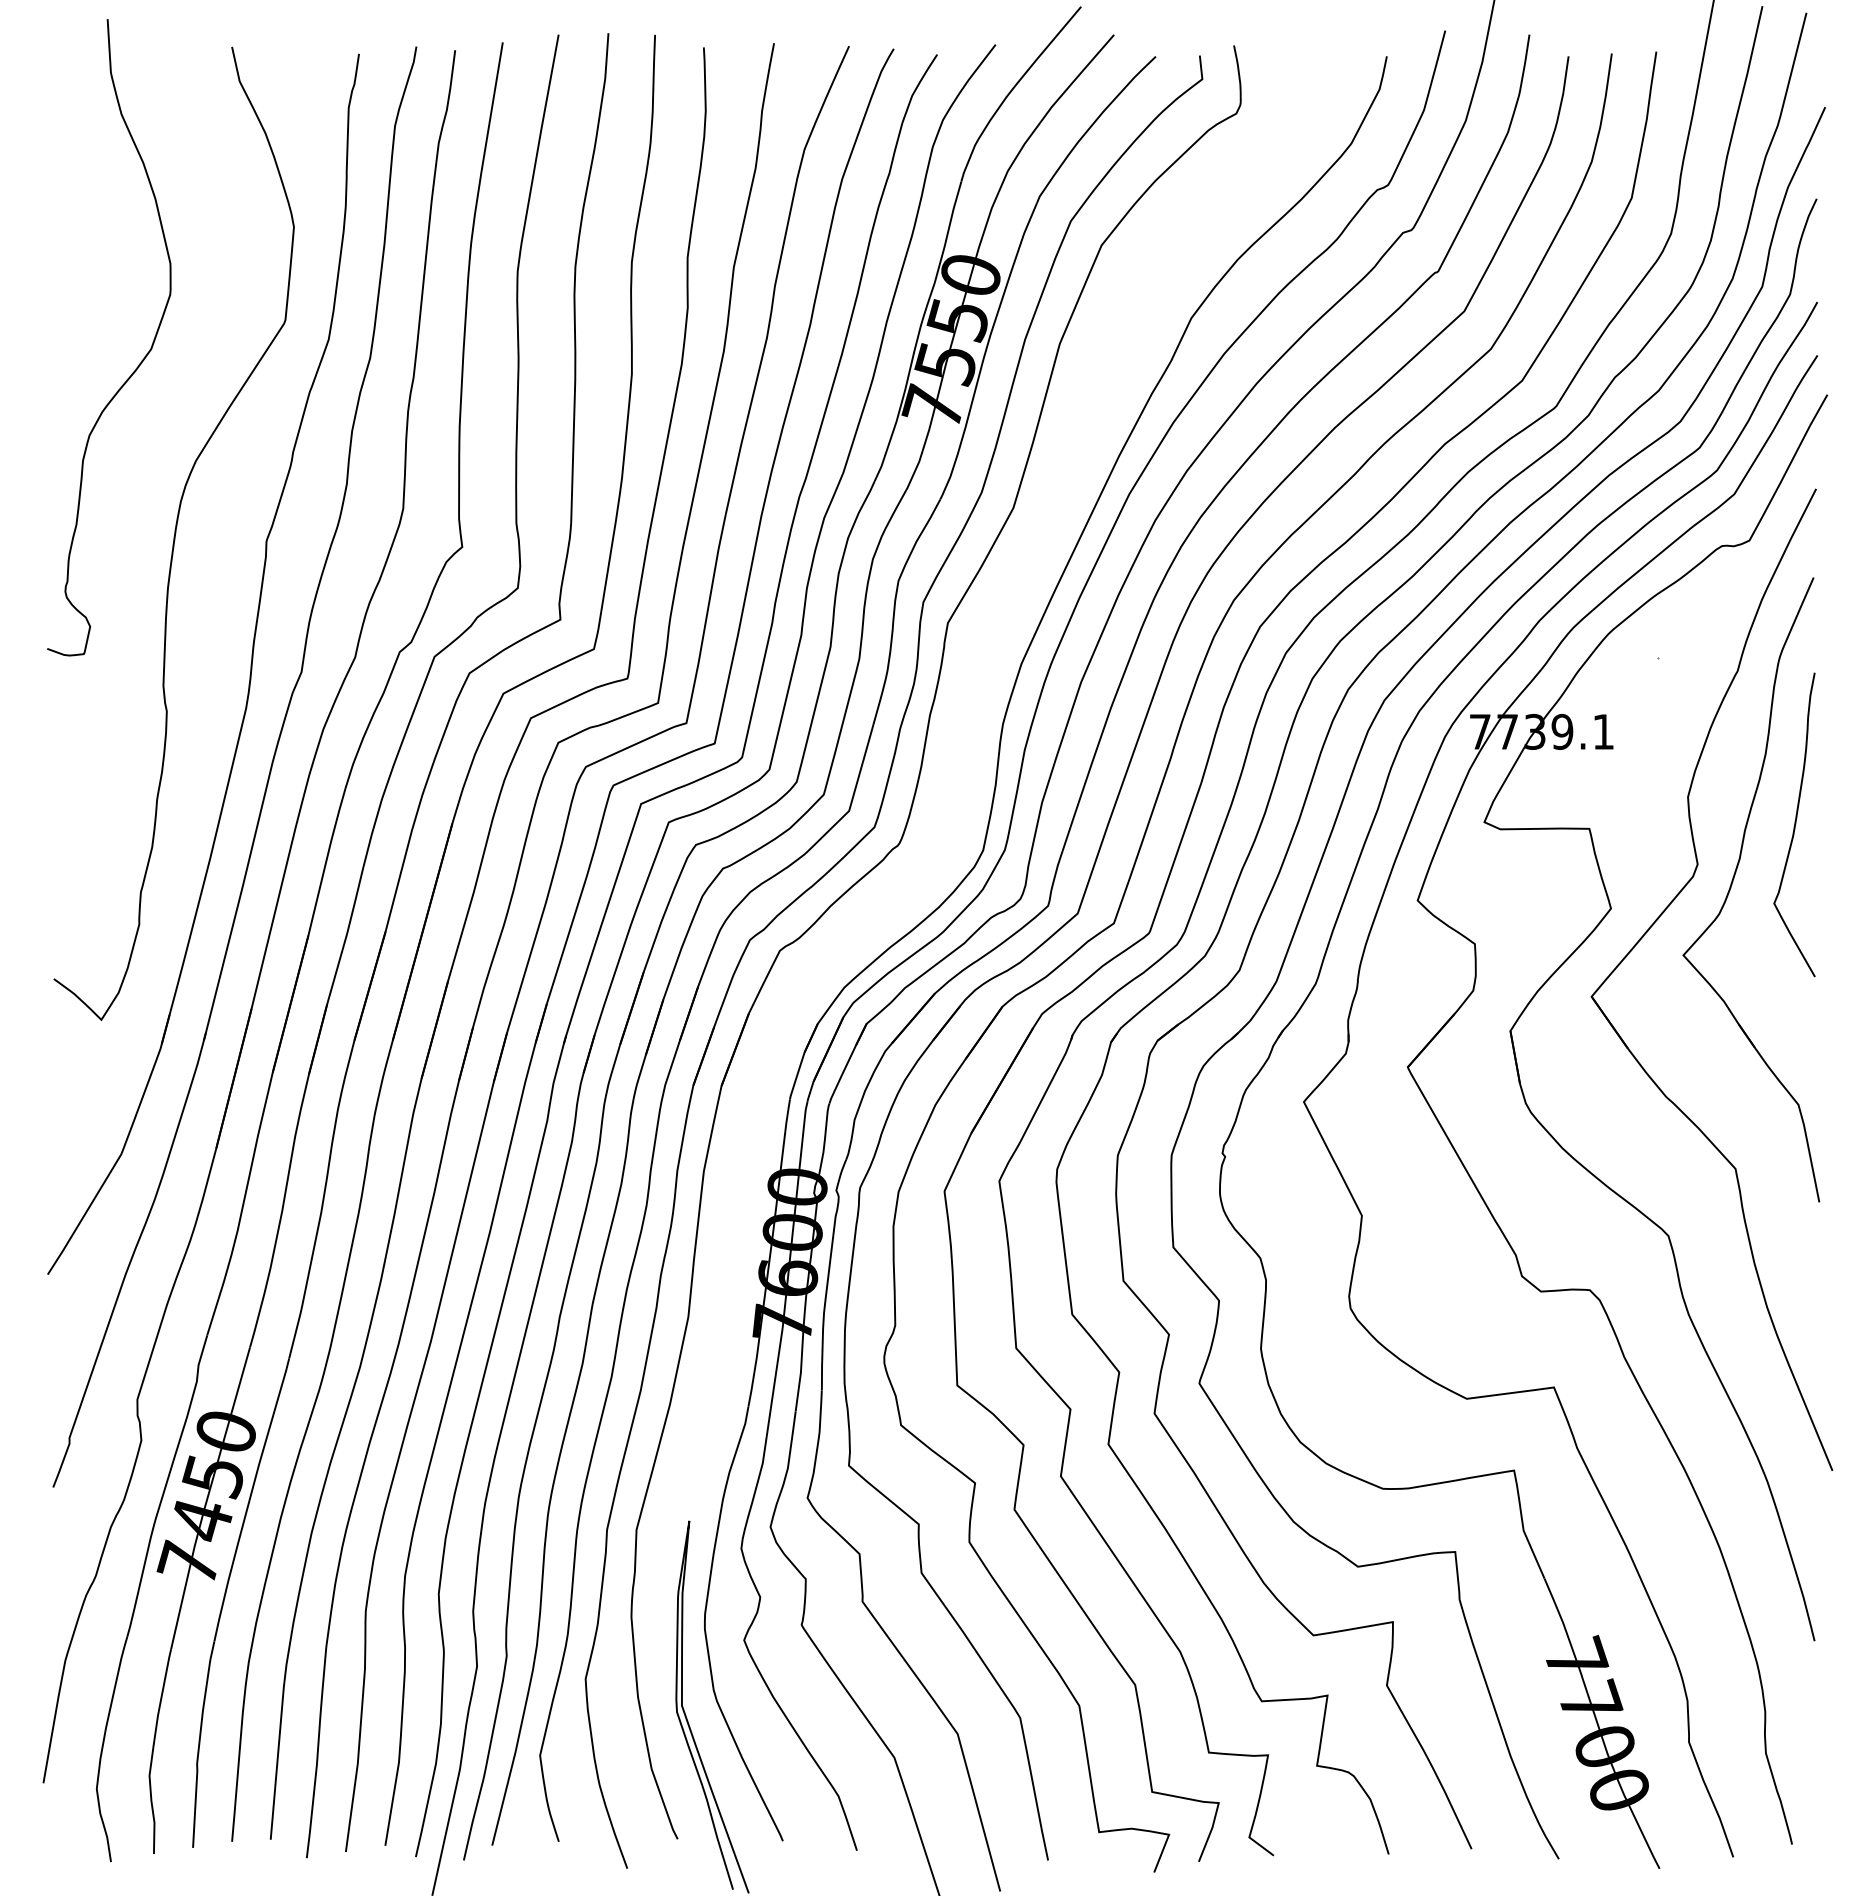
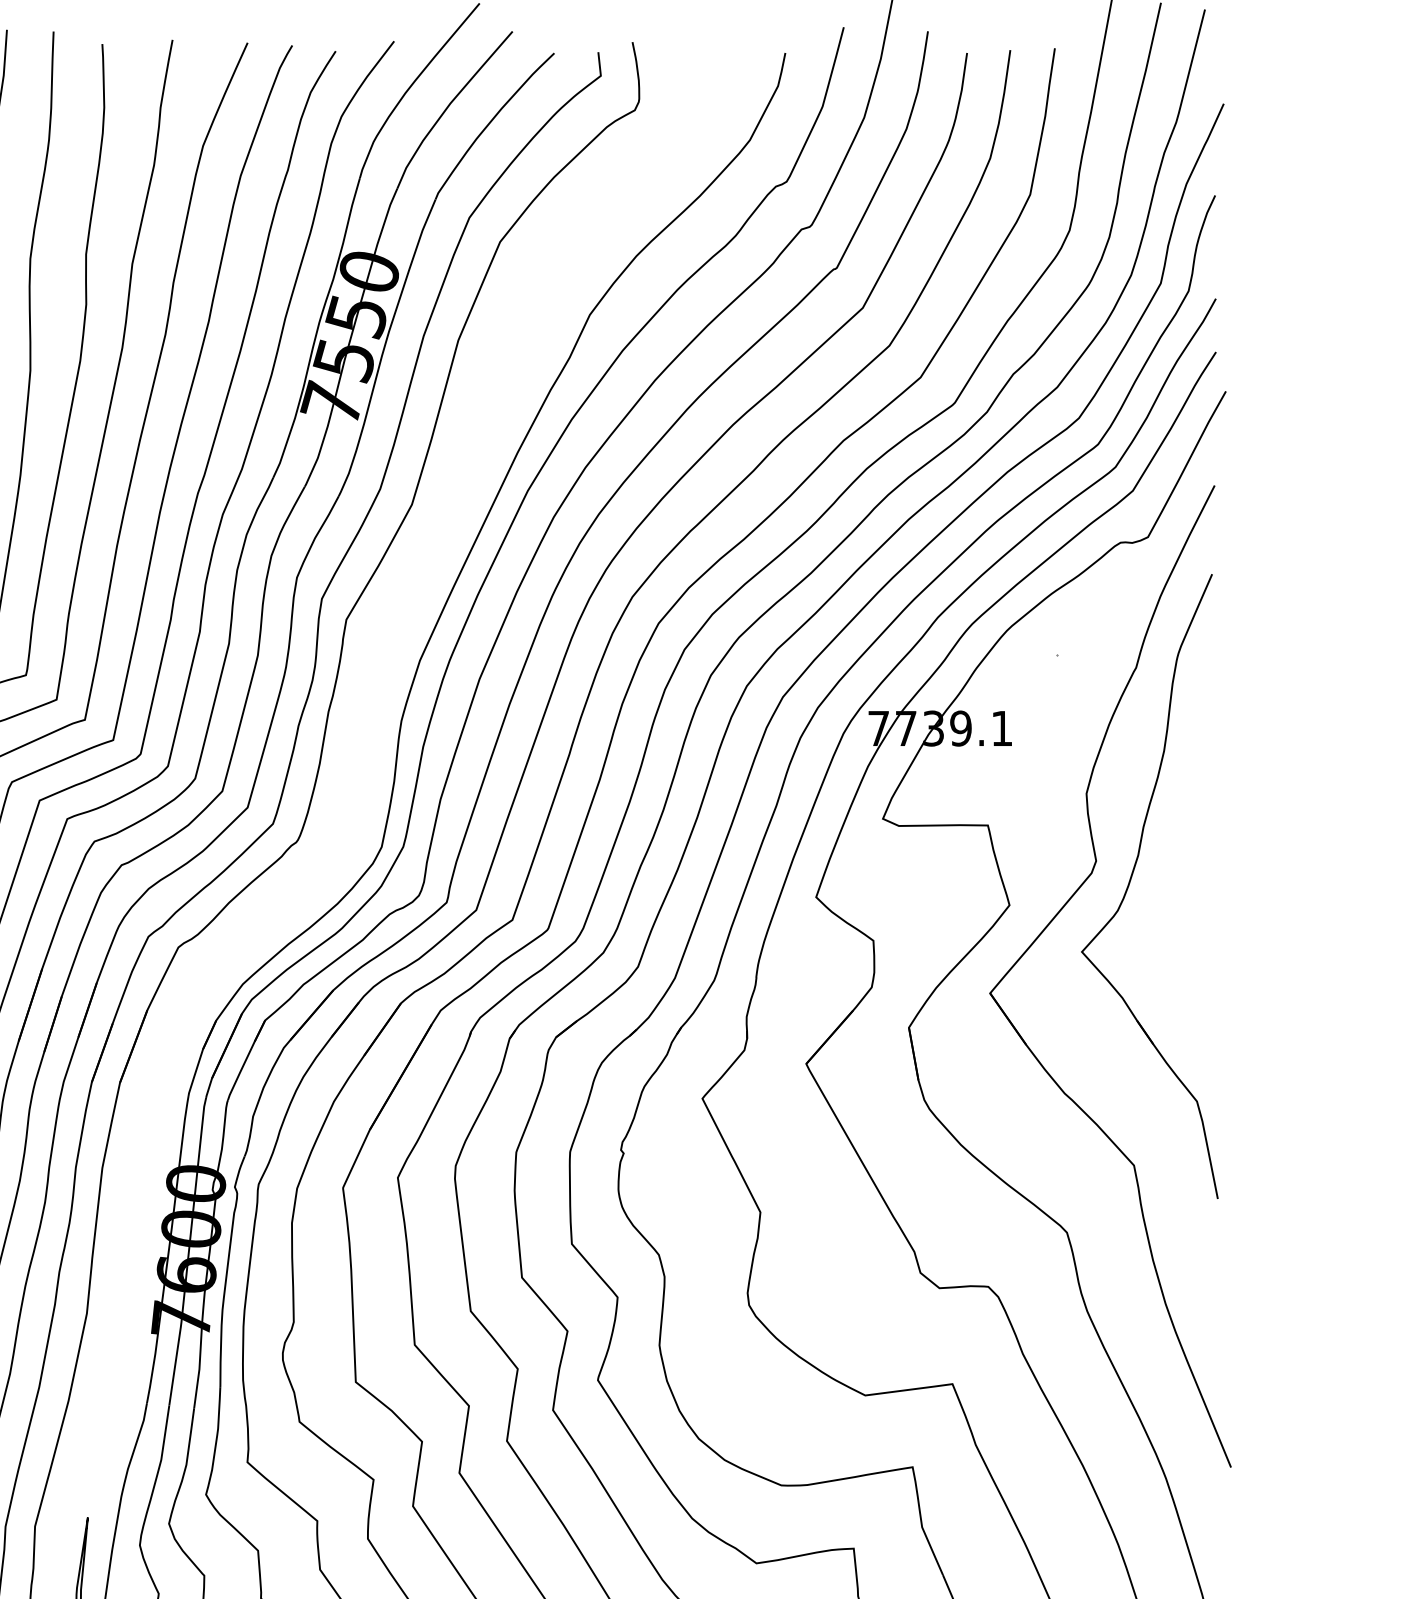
curve: (1794, 824) -> (1193, 821), removed

